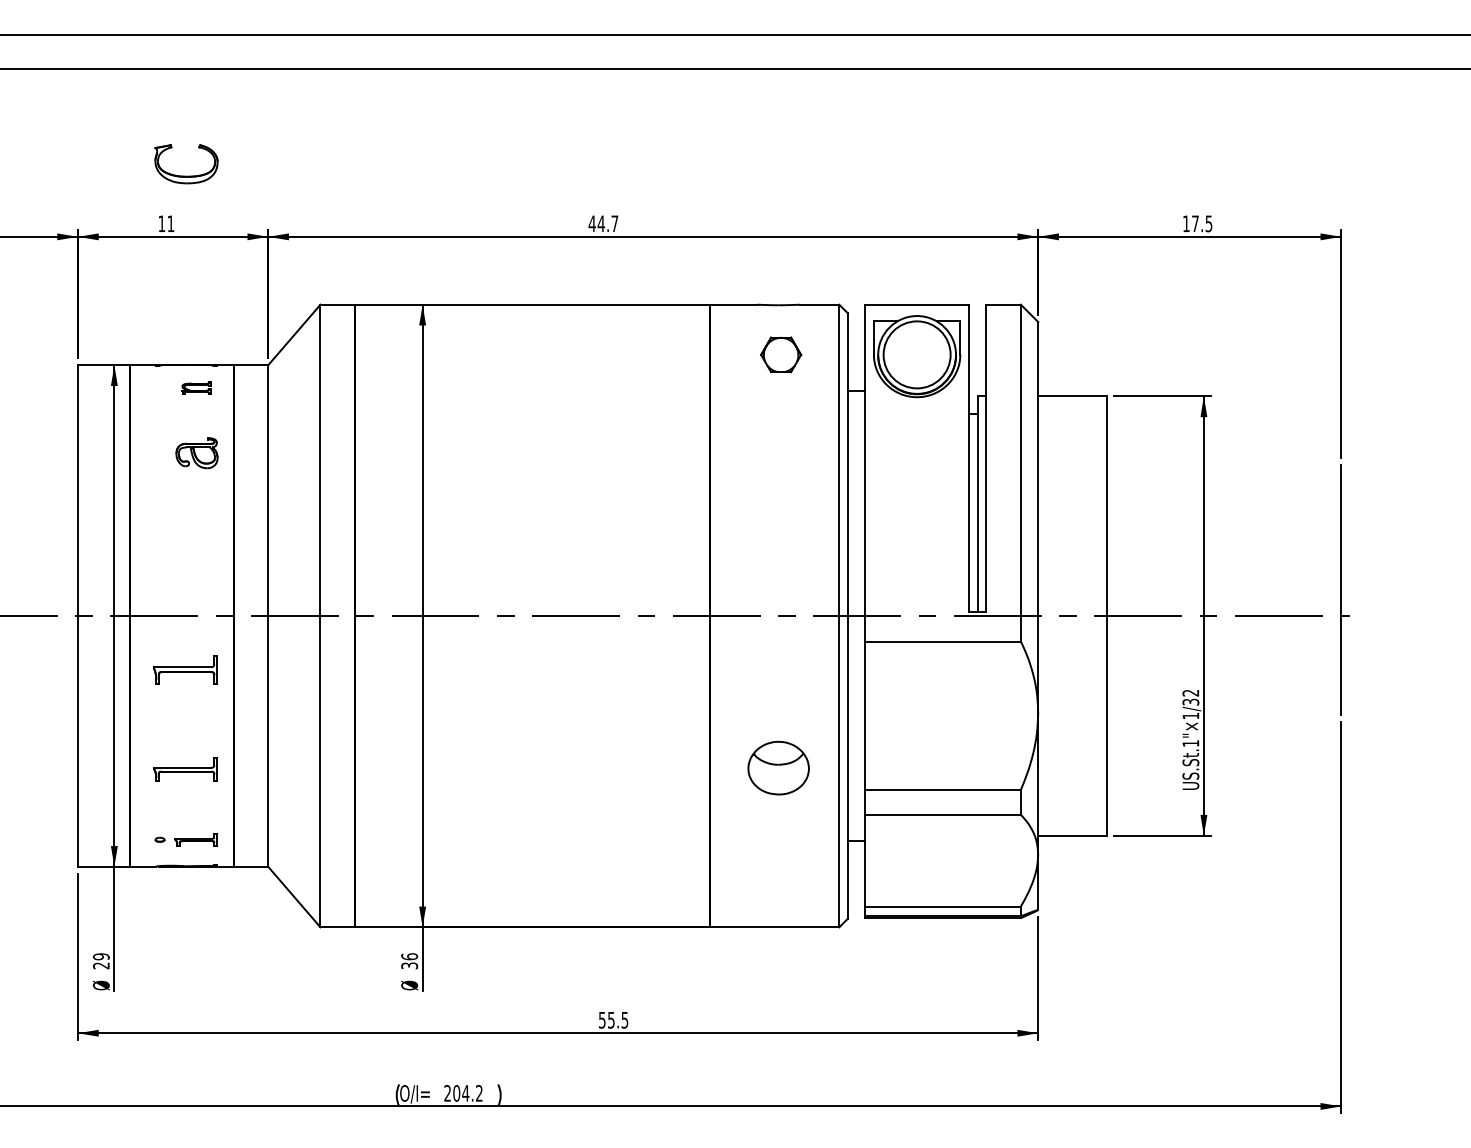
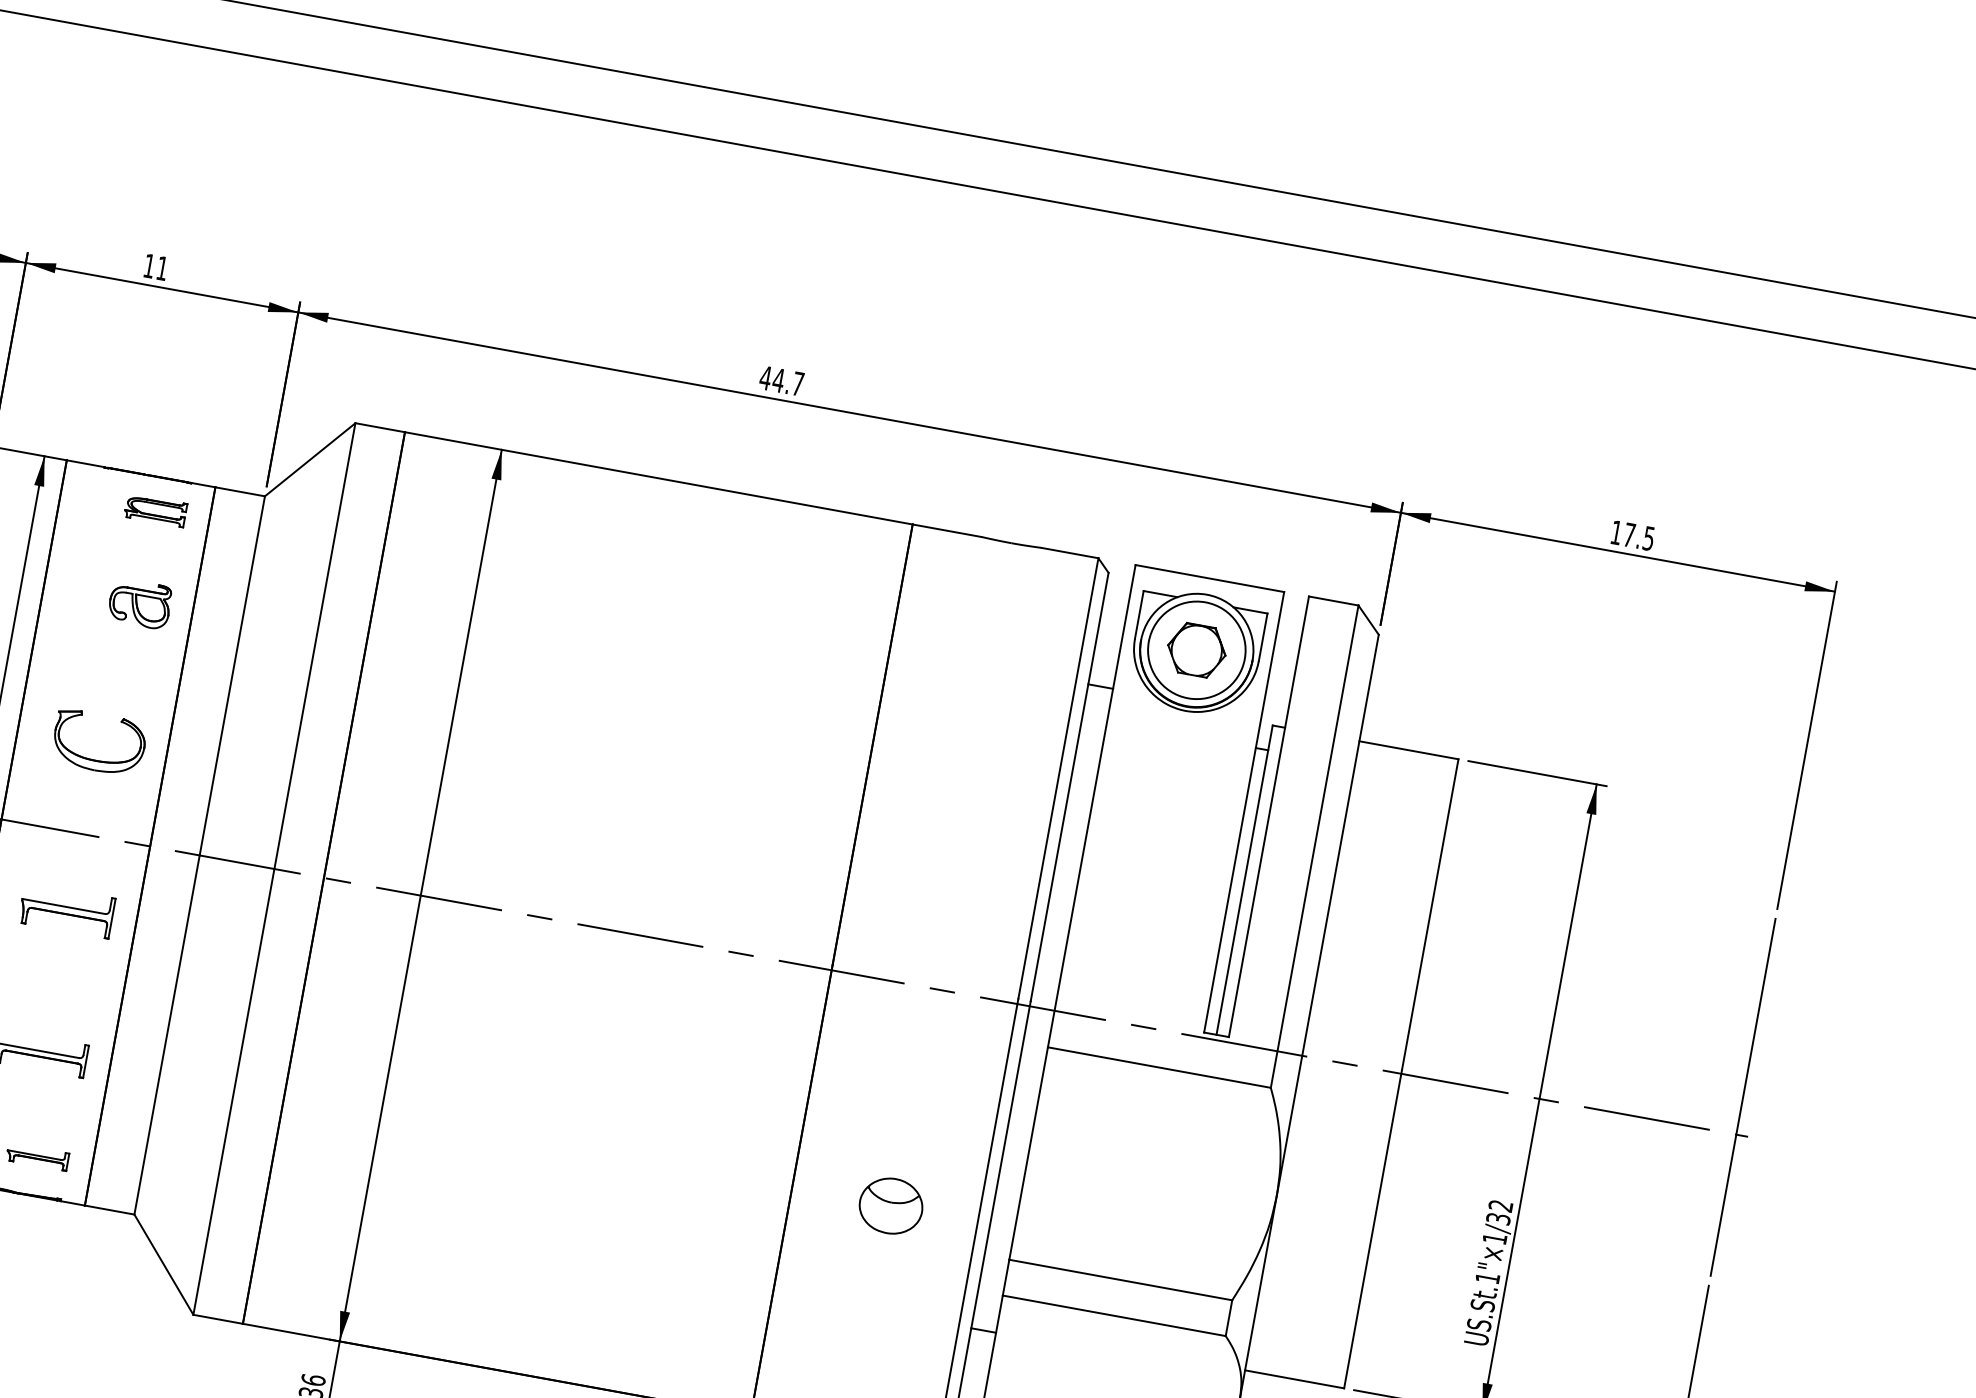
part: (186, 175) -> (96, 758), moved
part: (781, 354) -> (1197, 649), moved
part: (196, 387) -> (156, 509), size x1.43
part: (778, 767) -> (890, 1205), size x0.71

